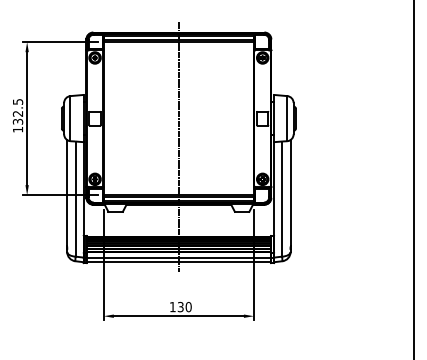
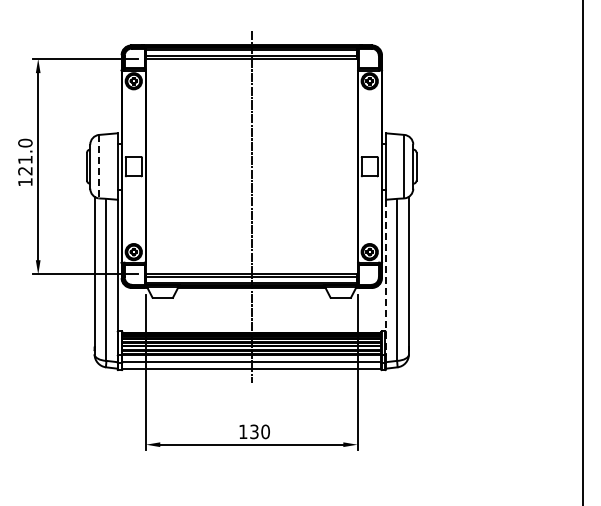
text: (18, 111) -> (25, 156), 132.5 -> 121.0
line: (70, 118) -> (99, 166), solid -> dashed
line: (274, 197) -> (386, 277), solid -> dashed

